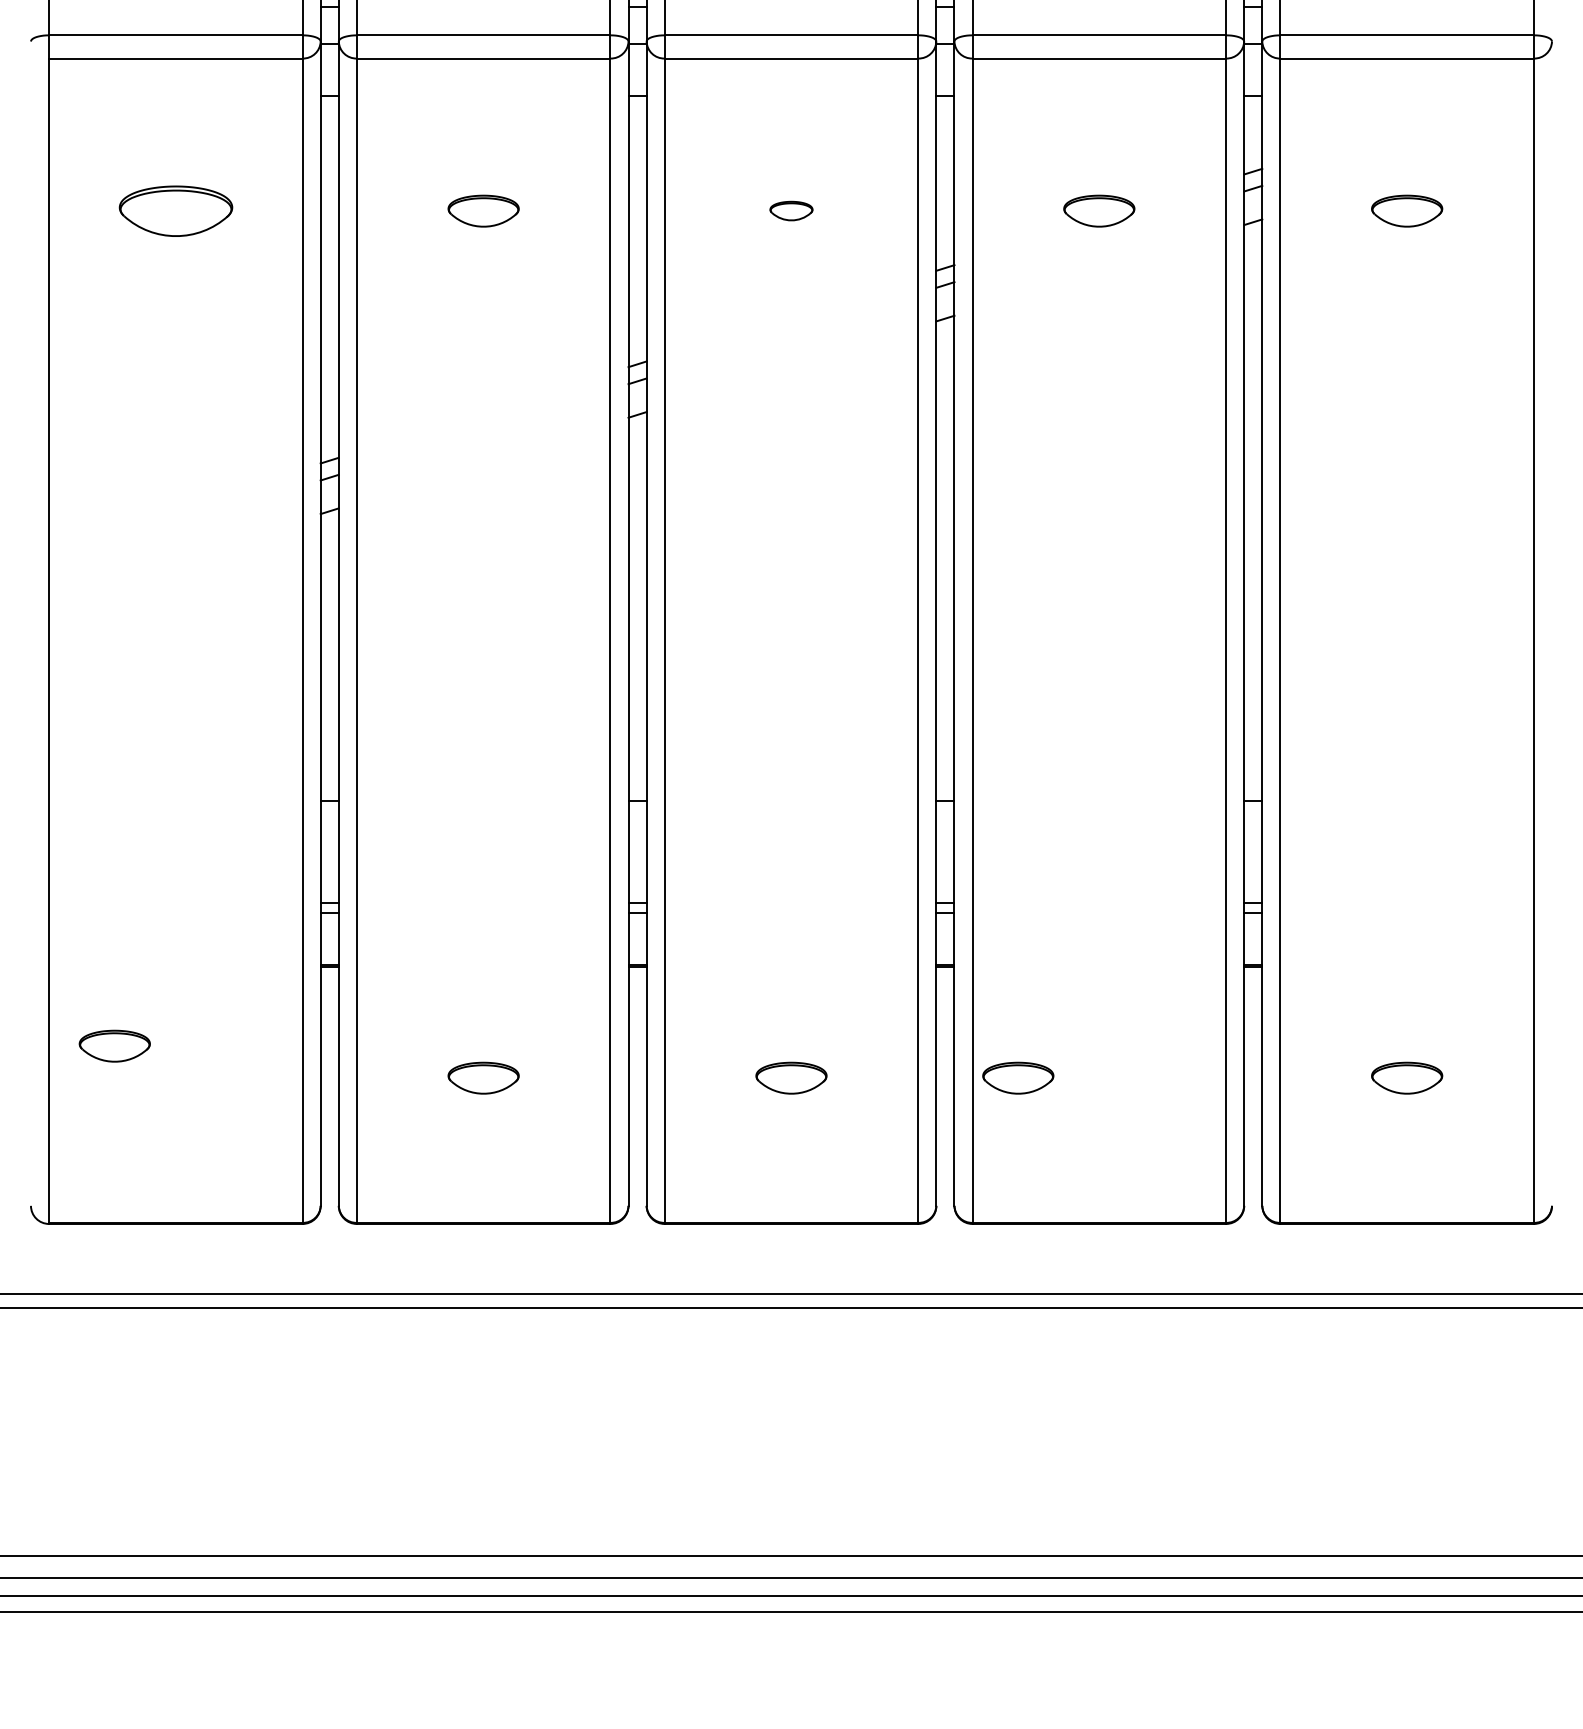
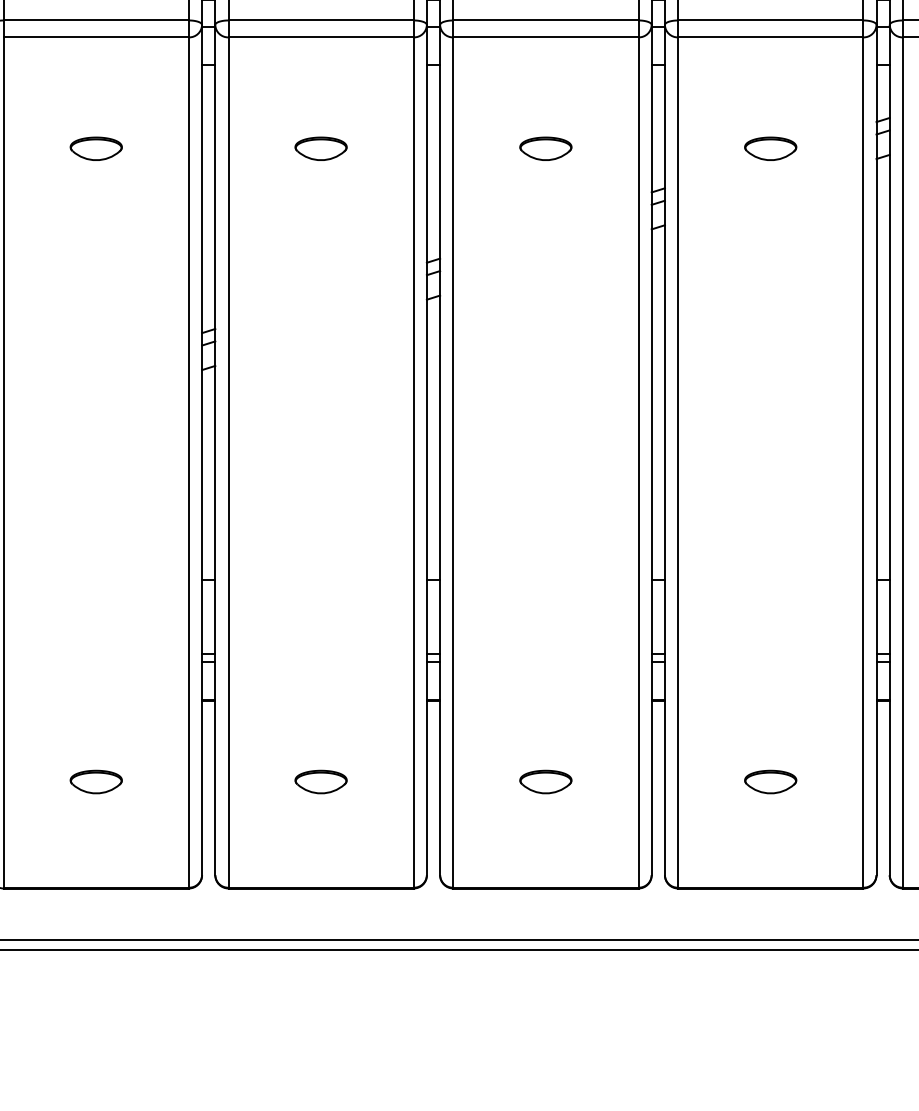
part: (175, 210) -> (96, 148), size x0.62
part: (791, 210) -> (545, 148), size x1.67
part: (114, 1045) -> (96, 781), moved
part: (1018, 1077) -> (770, 781), moved

